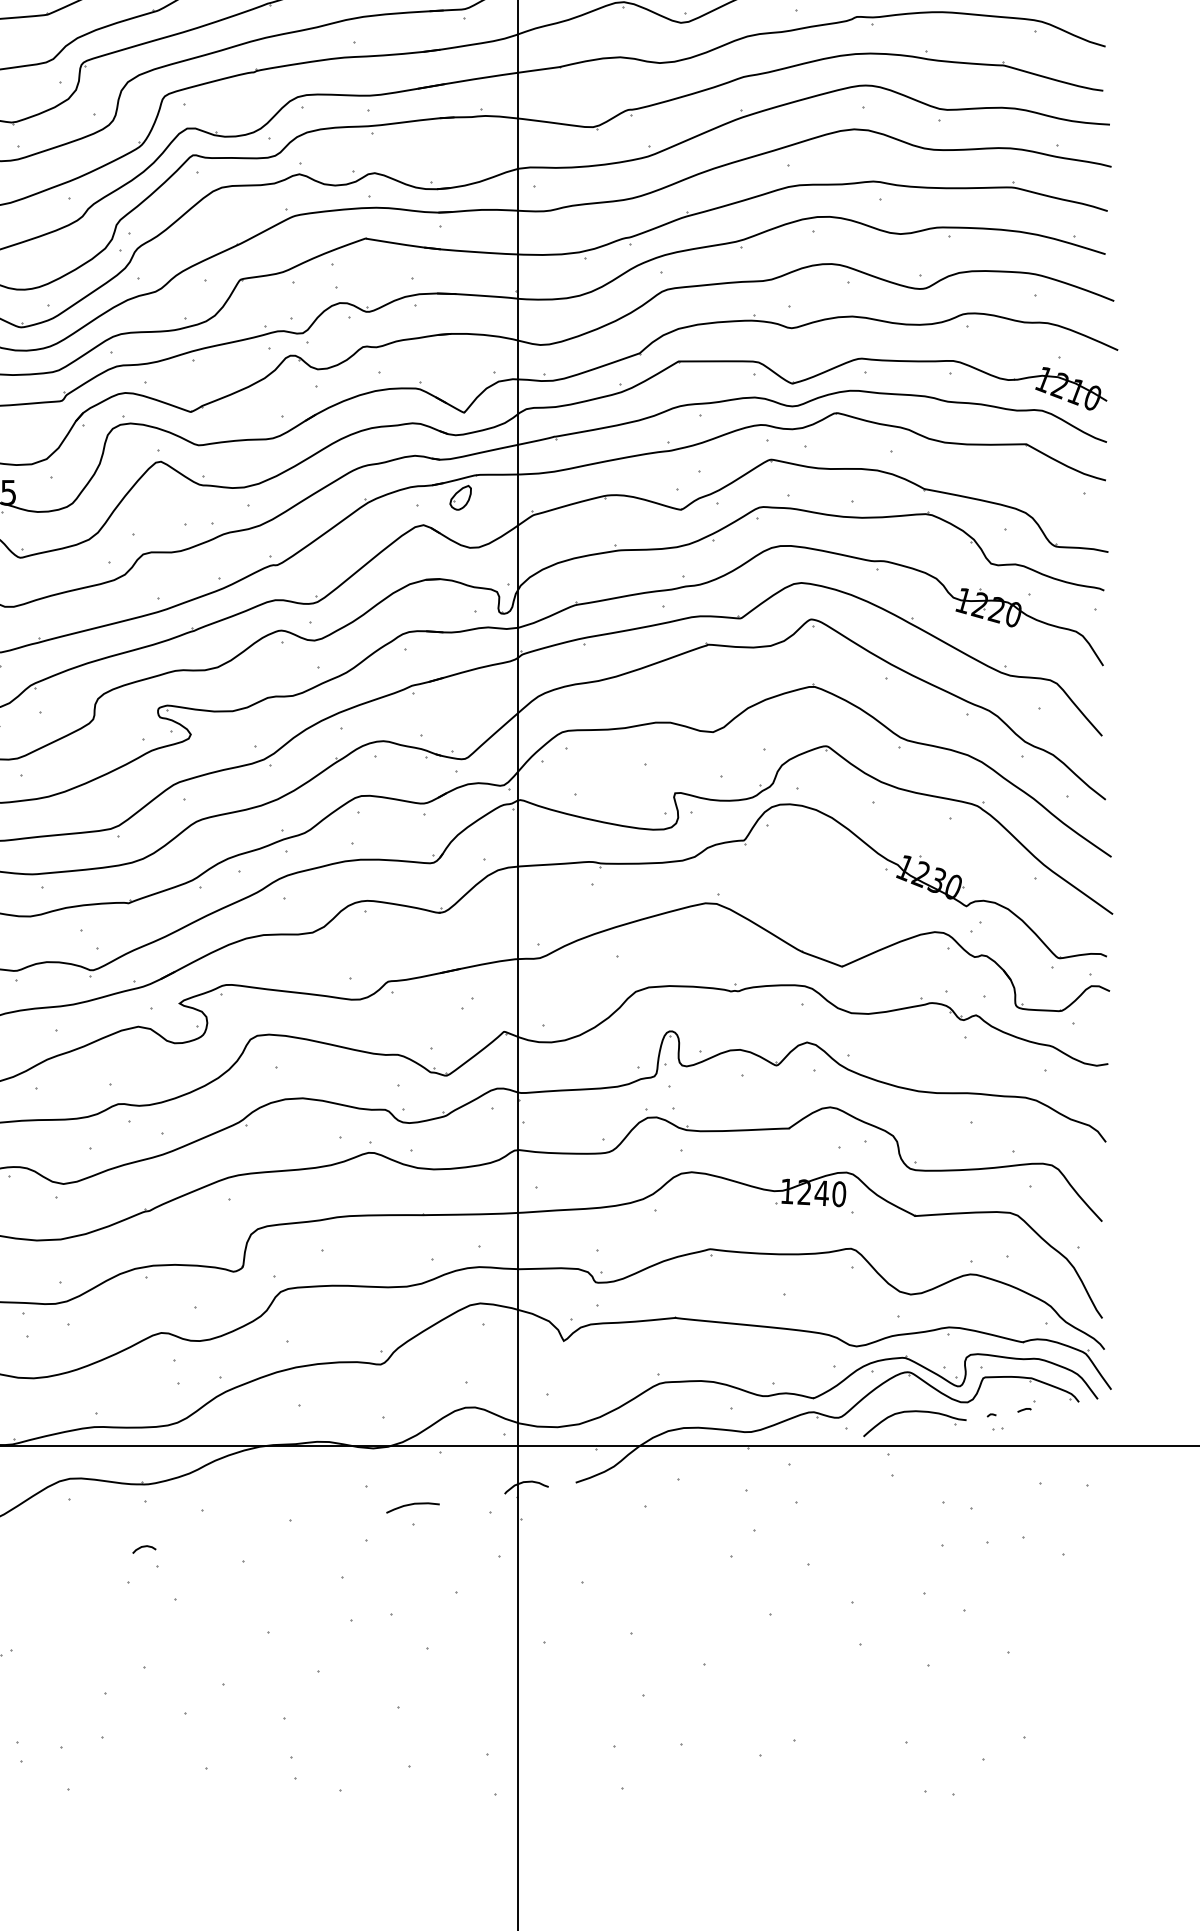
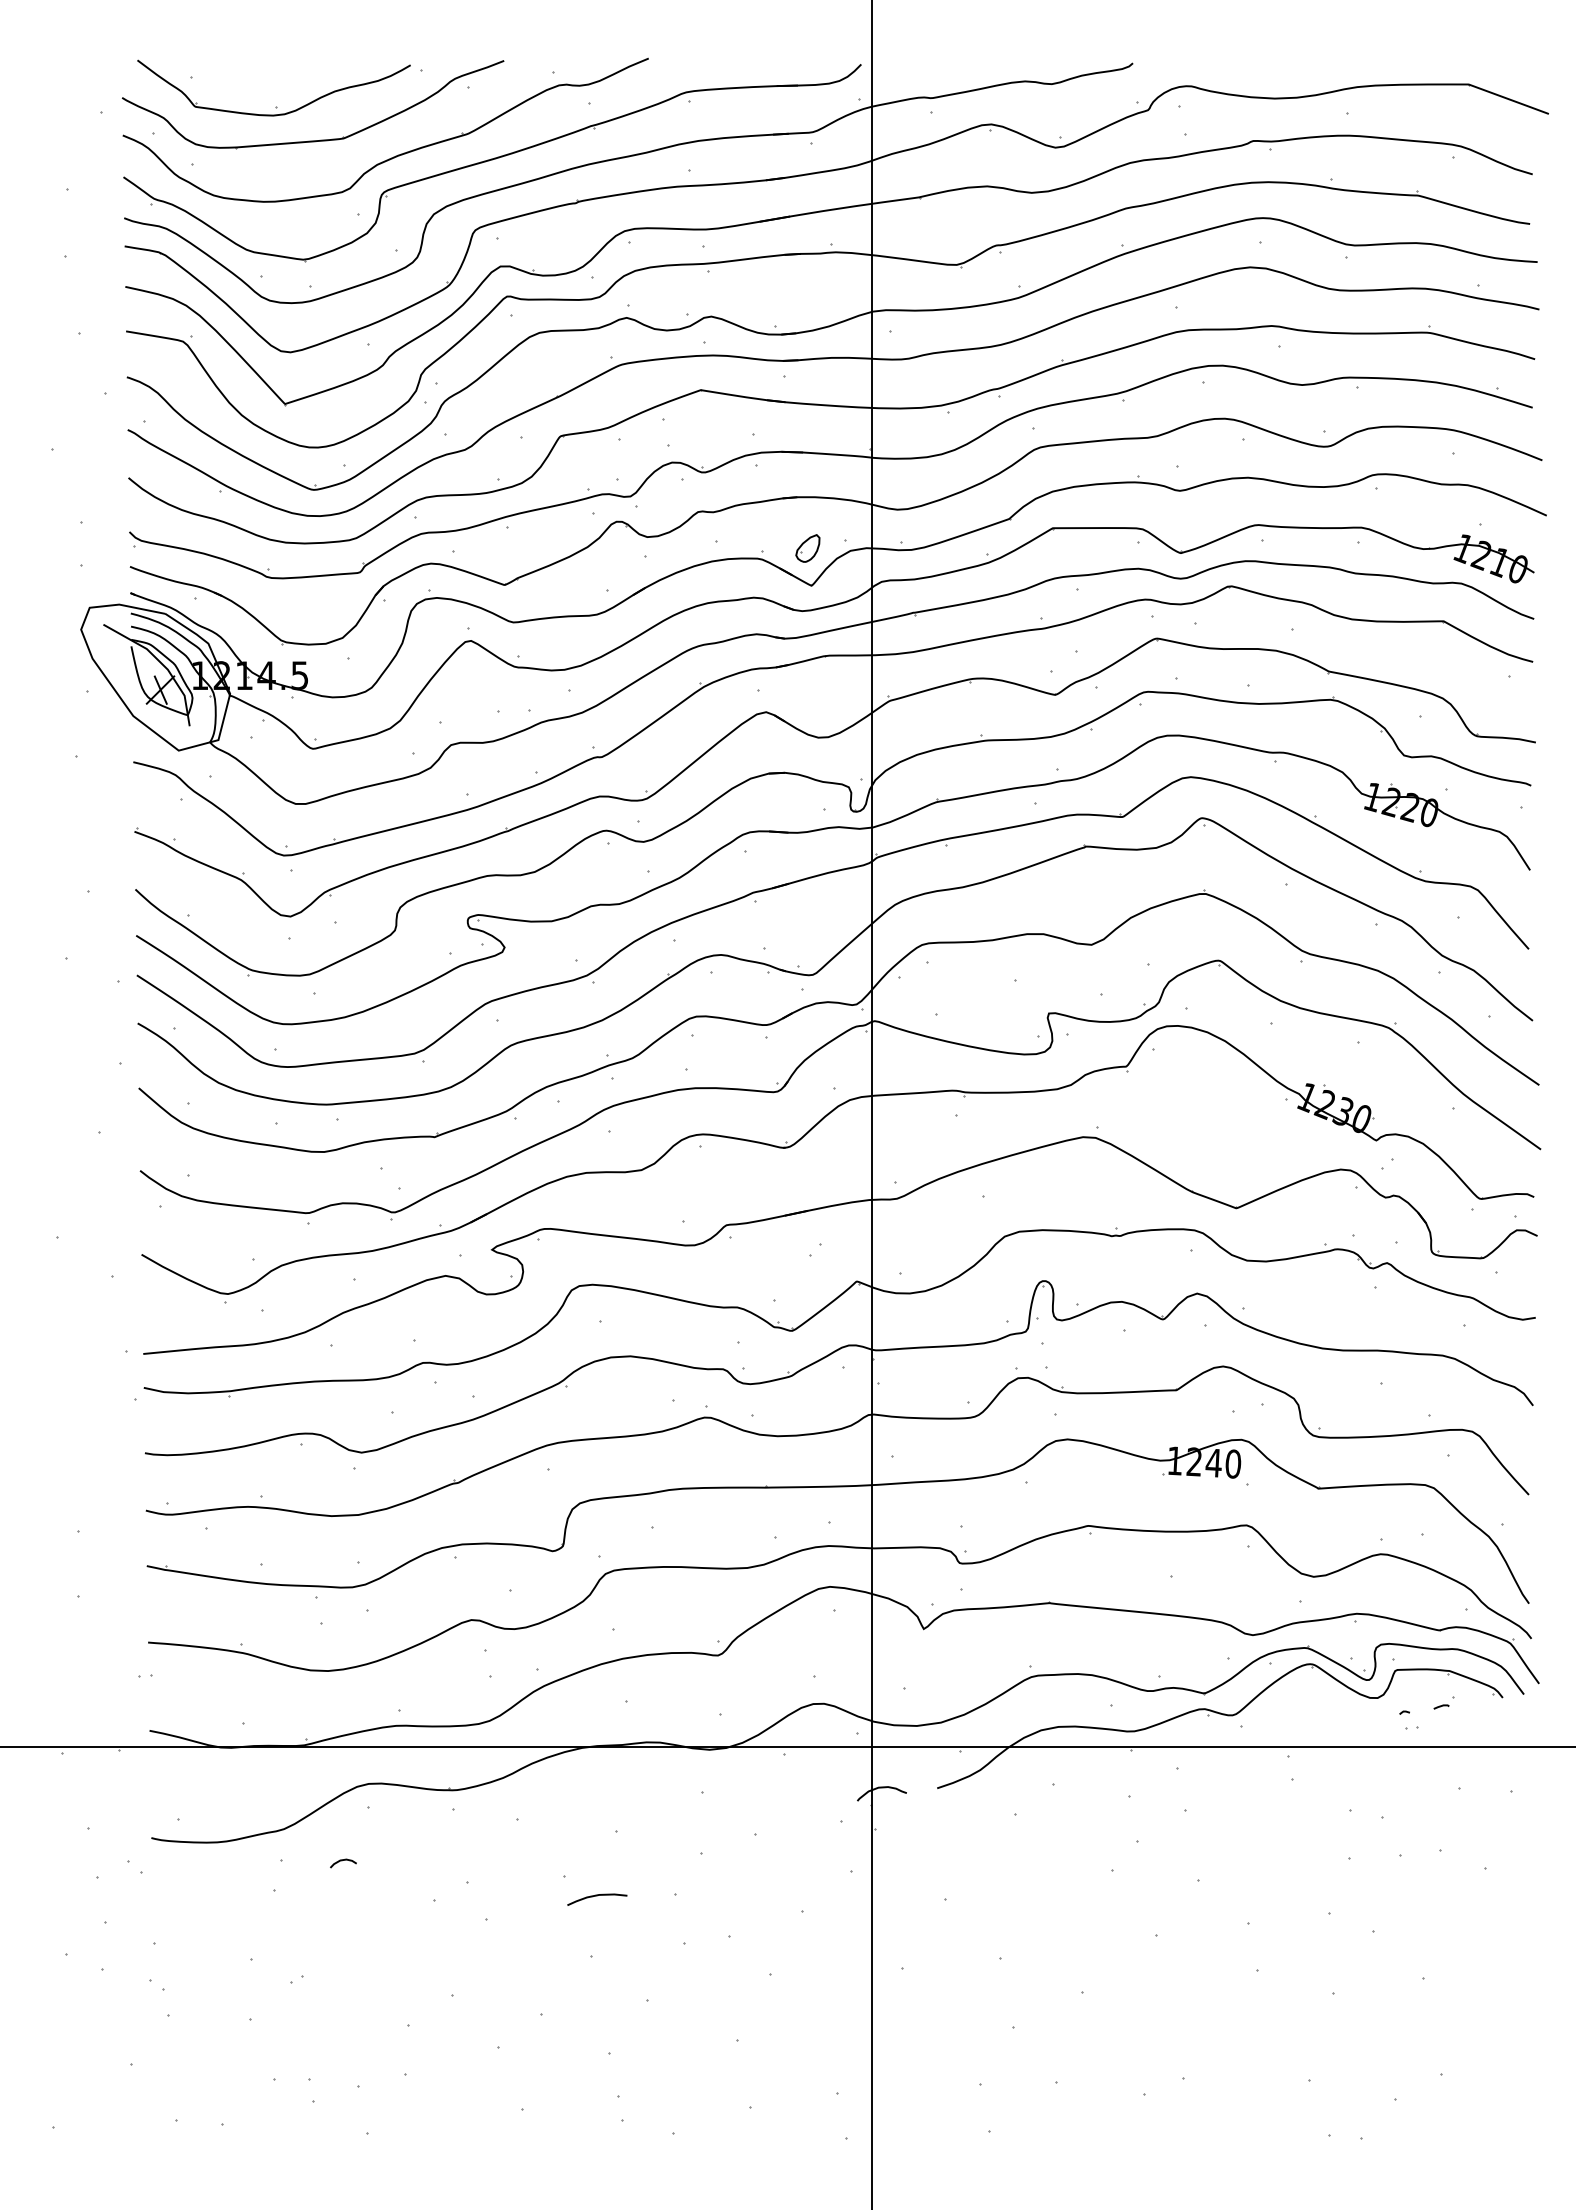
part: (460, 497) -> (807, 548), moved
part: (912, 1412) -> (1315, 1709), removed
curve: (413, 1505) -> (597, 1896), moved
curve: (143, 1547) -> (342, 1861), moved

